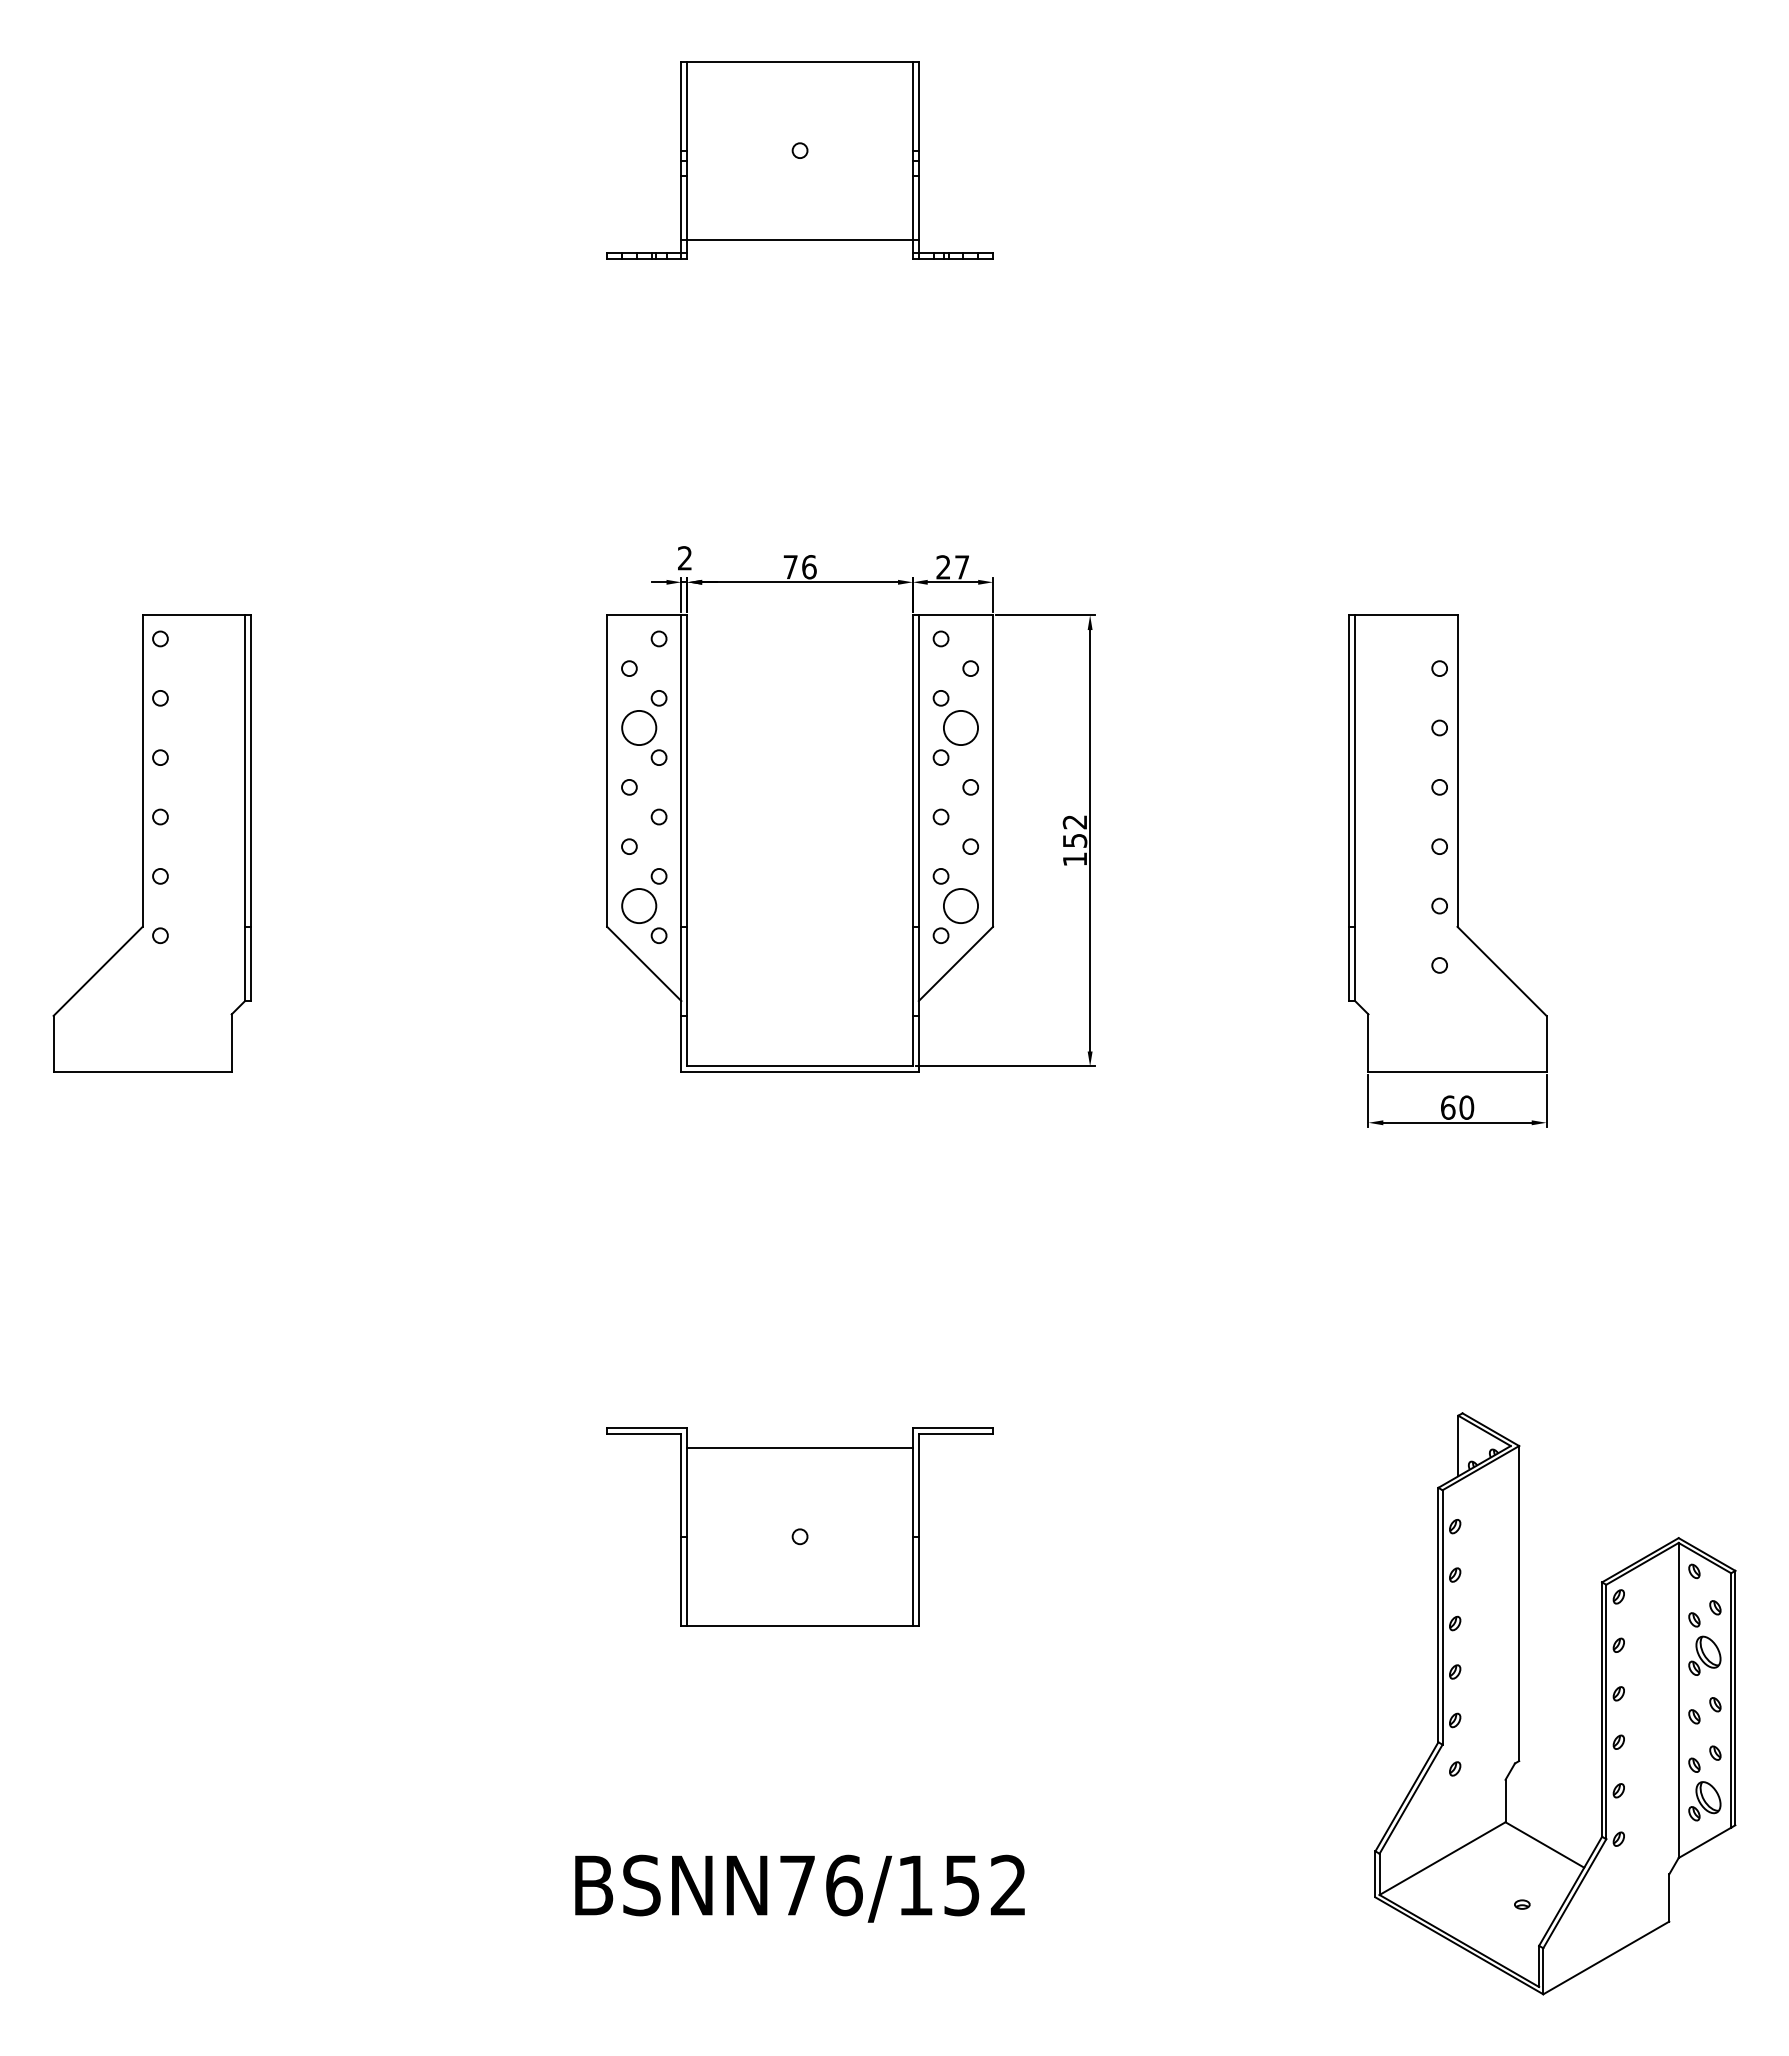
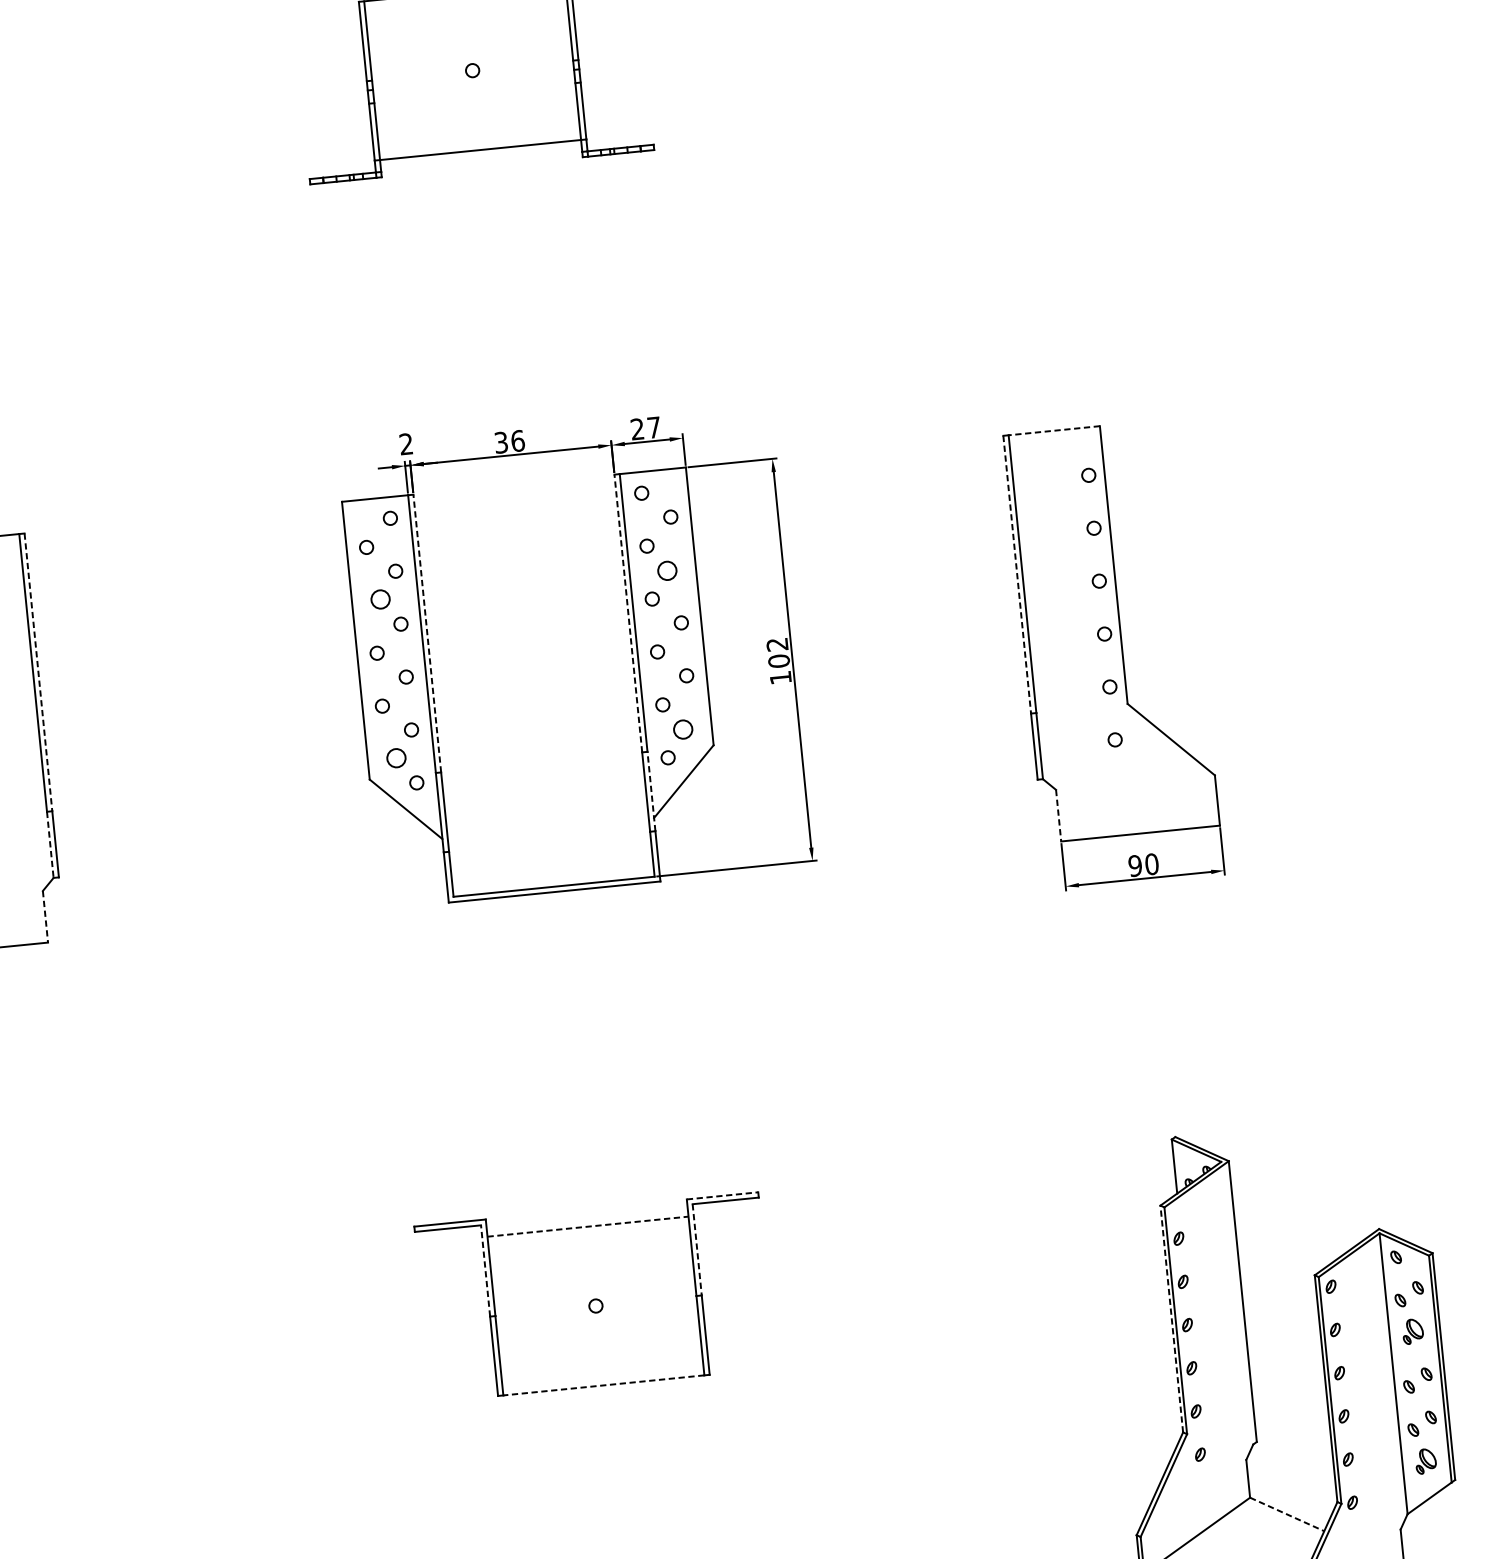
text: (790, 567) -> (501, 442), 76 -> 36
line: (1405, 615) -> (1053, 431), solid -> dashed
circle: (639, 727) -> (380, 599), size x0.6
circle: (960, 727) -> (666, 570), size x0.6
line: (251, 771) -> (38, 672), solid -> dashed
line: (687, 771) -> (427, 633), solid -> dashed
line: (912, 771) -> (628, 613), solid -> dashed
line: (1349, 771) -> (1017, 575), solid -> dashed
text: (1074, 840) -> (778, 661), 152 -> 102
circle: (639, 906) -> (396, 758), size x0.6
circle: (960, 906) -> (682, 730), size x0.6
line: (245, 964) -> (50, 845), solid -> dashed
line: (918, 971) -> (651, 791), solid -> dashed
line: (231, 1043) -> (45, 916), solid -> dashed
line: (1368, 1043) -> (1058, 815), solid -> dashed
text: (1447, 1107) -> (1134, 865), 60 -> 90
line: (953, 1428) -> (723, 1195), solid -> dashed
line: (800, 1447) -> (588, 1226), solid -> dashed
line: (681, 1485) -> (485, 1270), solid -> dashed
line: (918, 1486) -> (697, 1250), solid -> dashed
line: (1438, 1614) -> (1171, 1318), solid -> dashed
line: (800, 1625) -> (604, 1385), solid -> dashed
part: (1704, 1655) -> (1412, 1331), size x0.7
part: (1704, 1801) -> (1425, 1461), size x0.7
line: (1545, 1845) -> (1287, 1514), solid -> dashed

